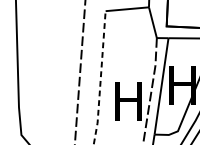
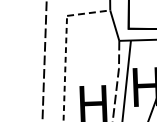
line: (127, 9) -> (88, 13), solid -> dashed

